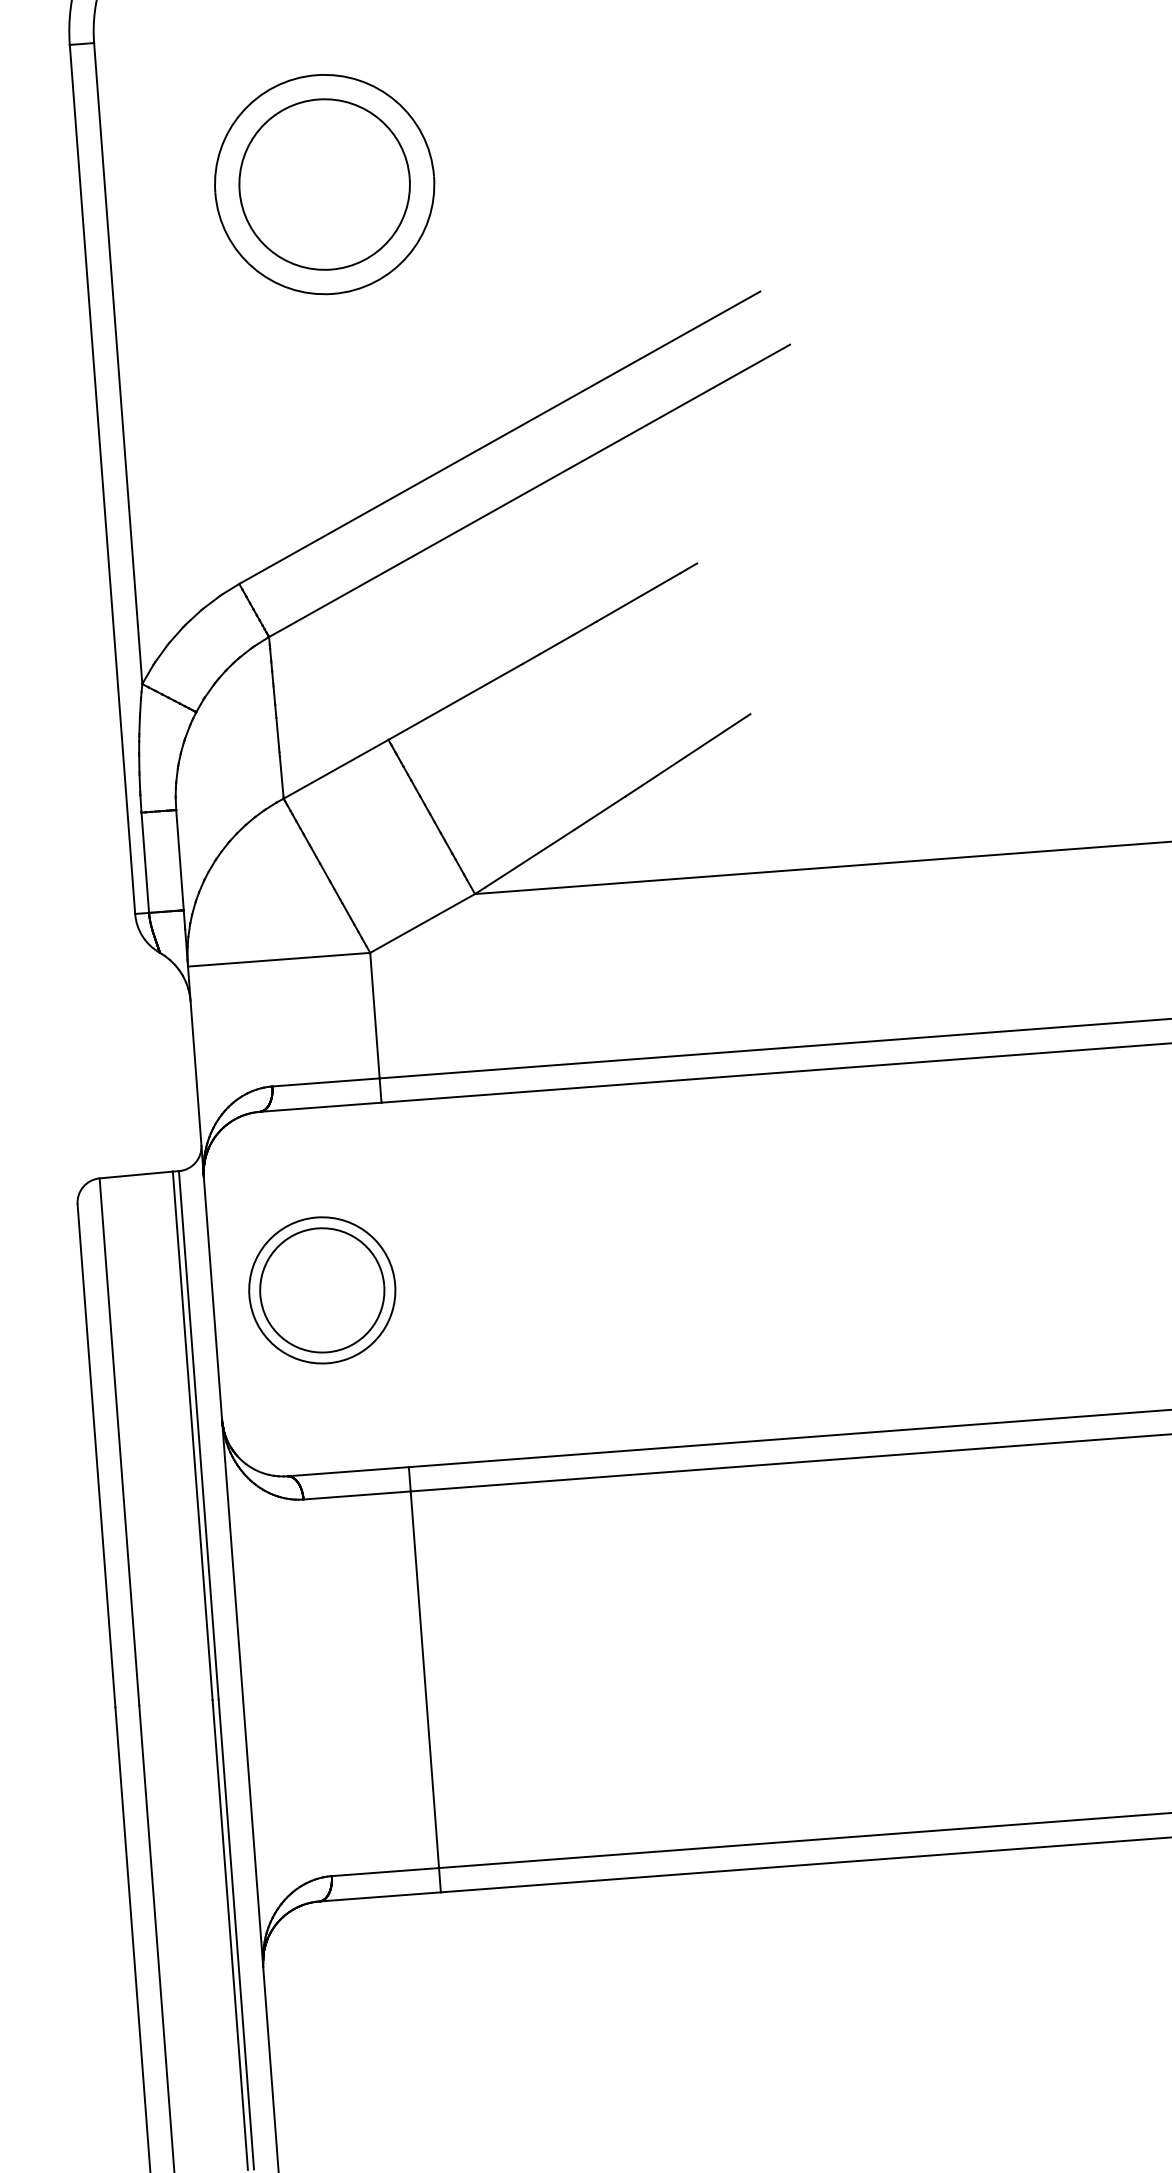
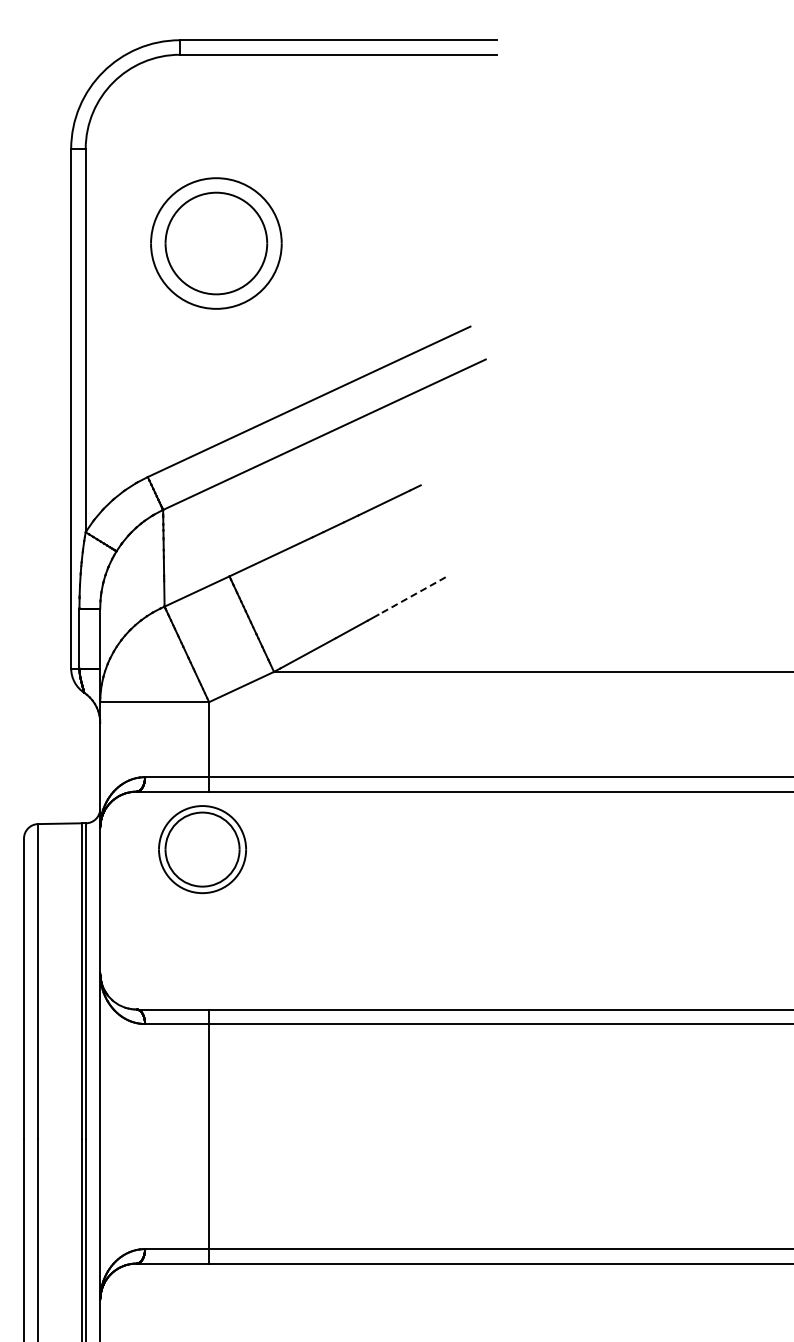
line: (697, 750) -> (412, 596), solid -> dashed
part: (322, 1290) -> (202, 849), moved

